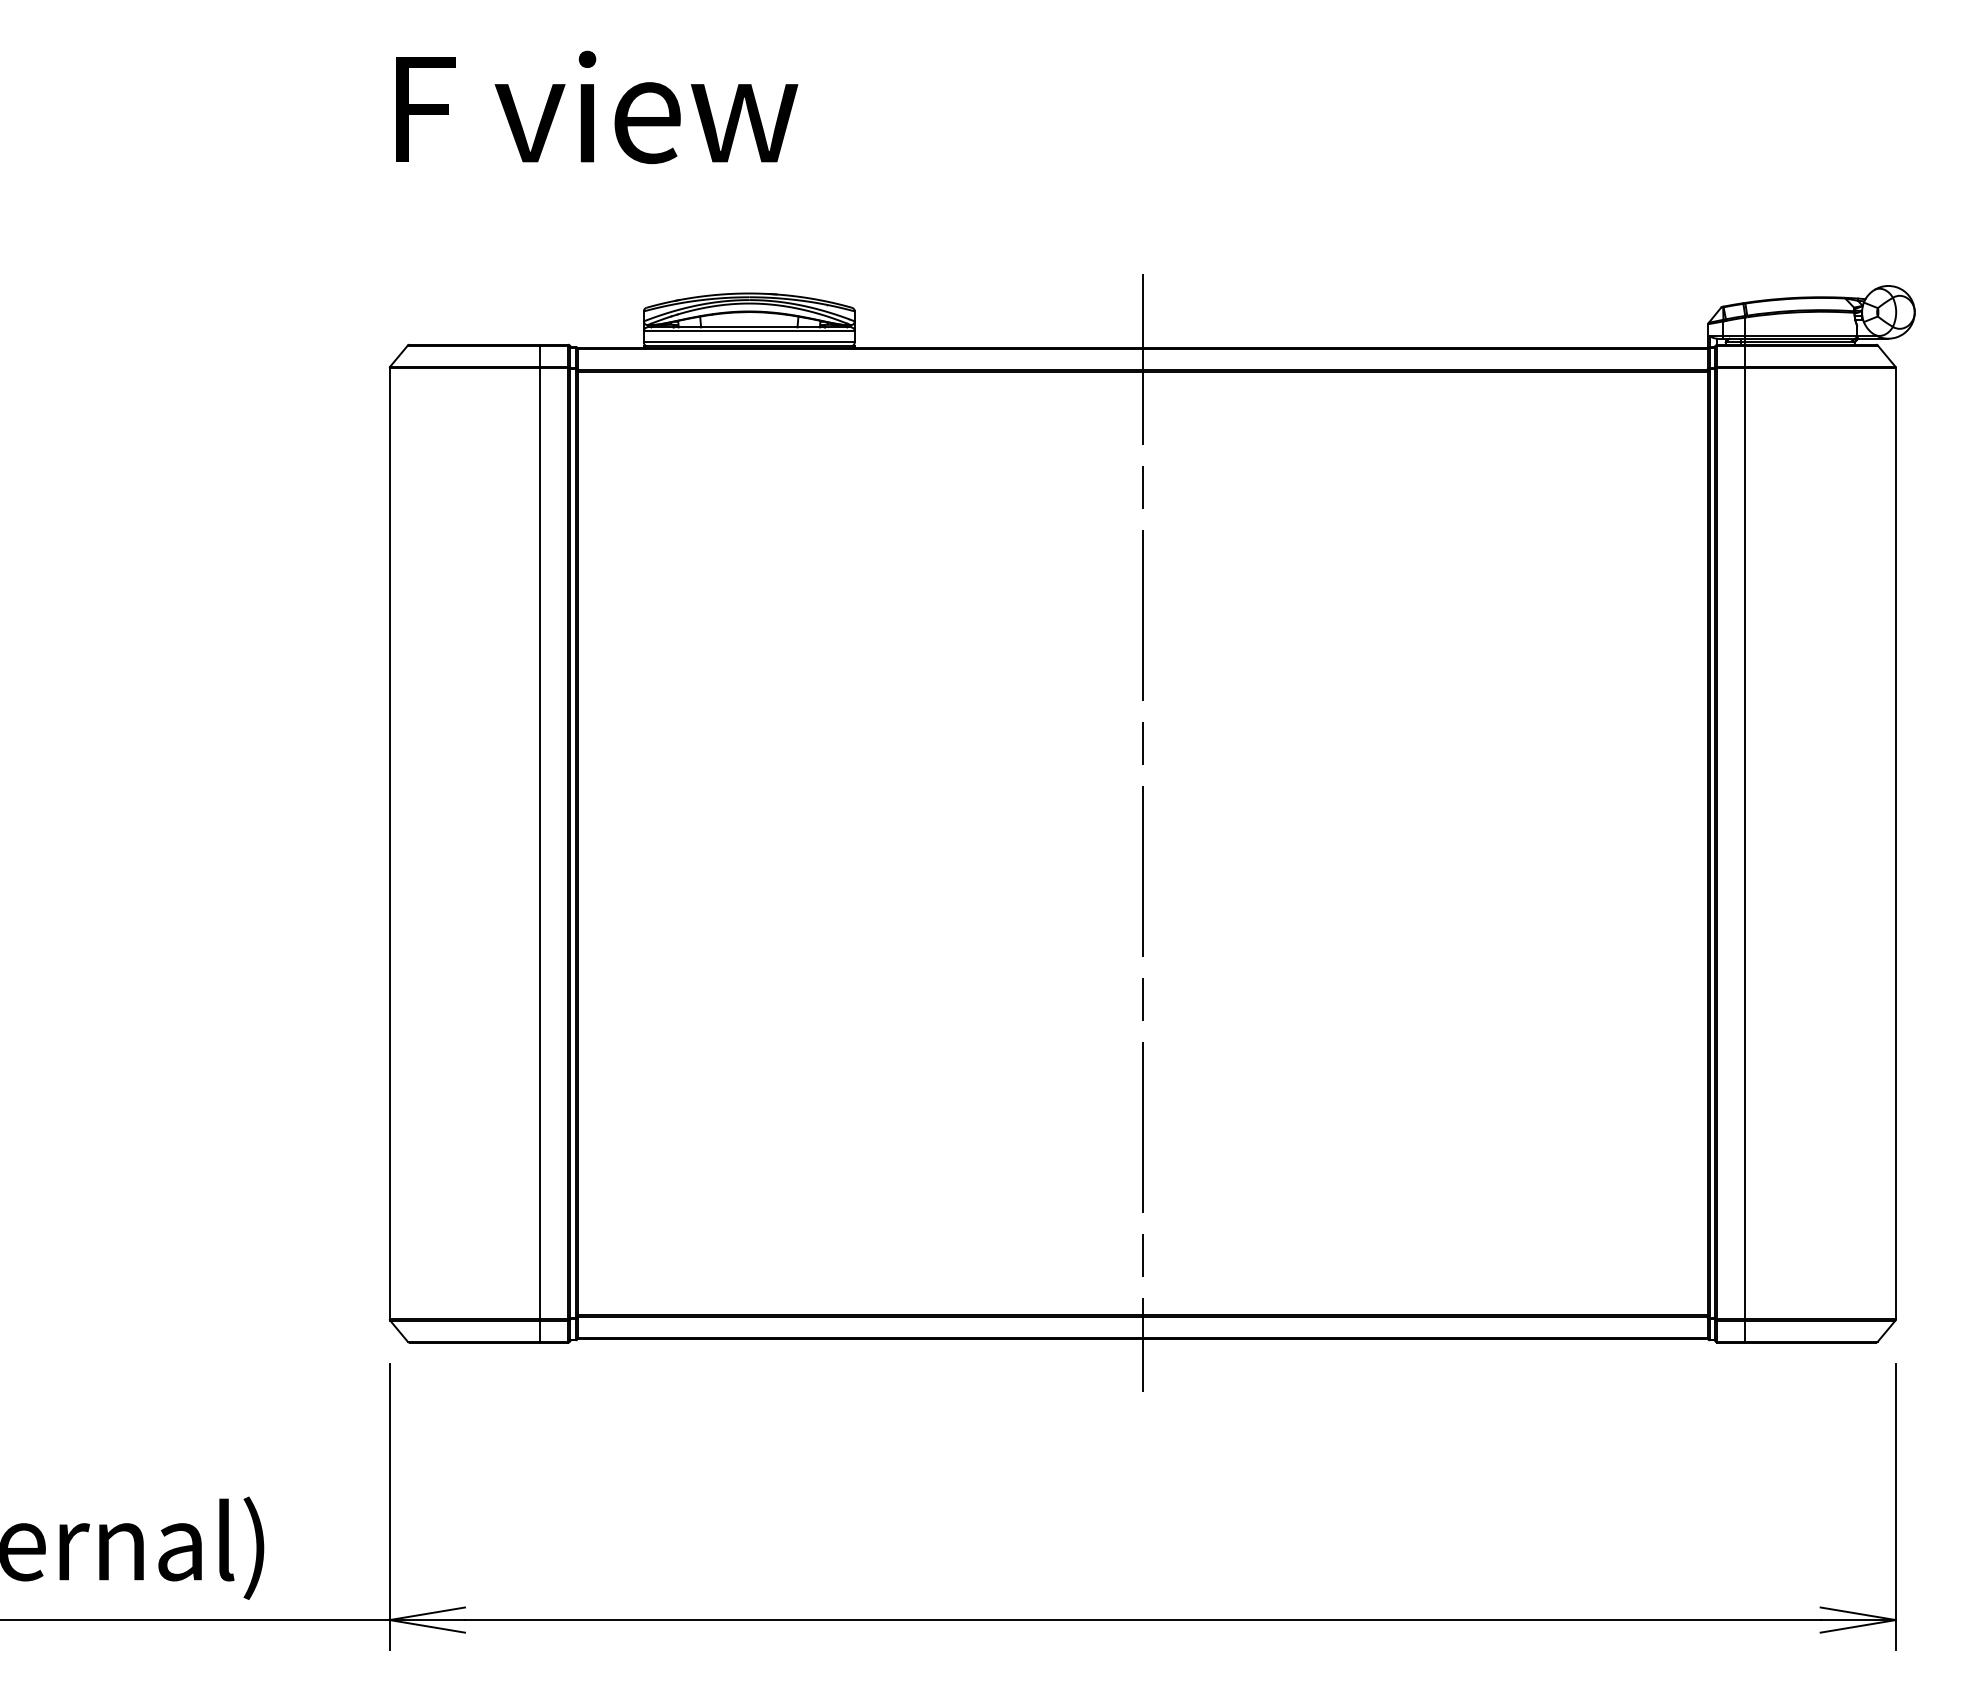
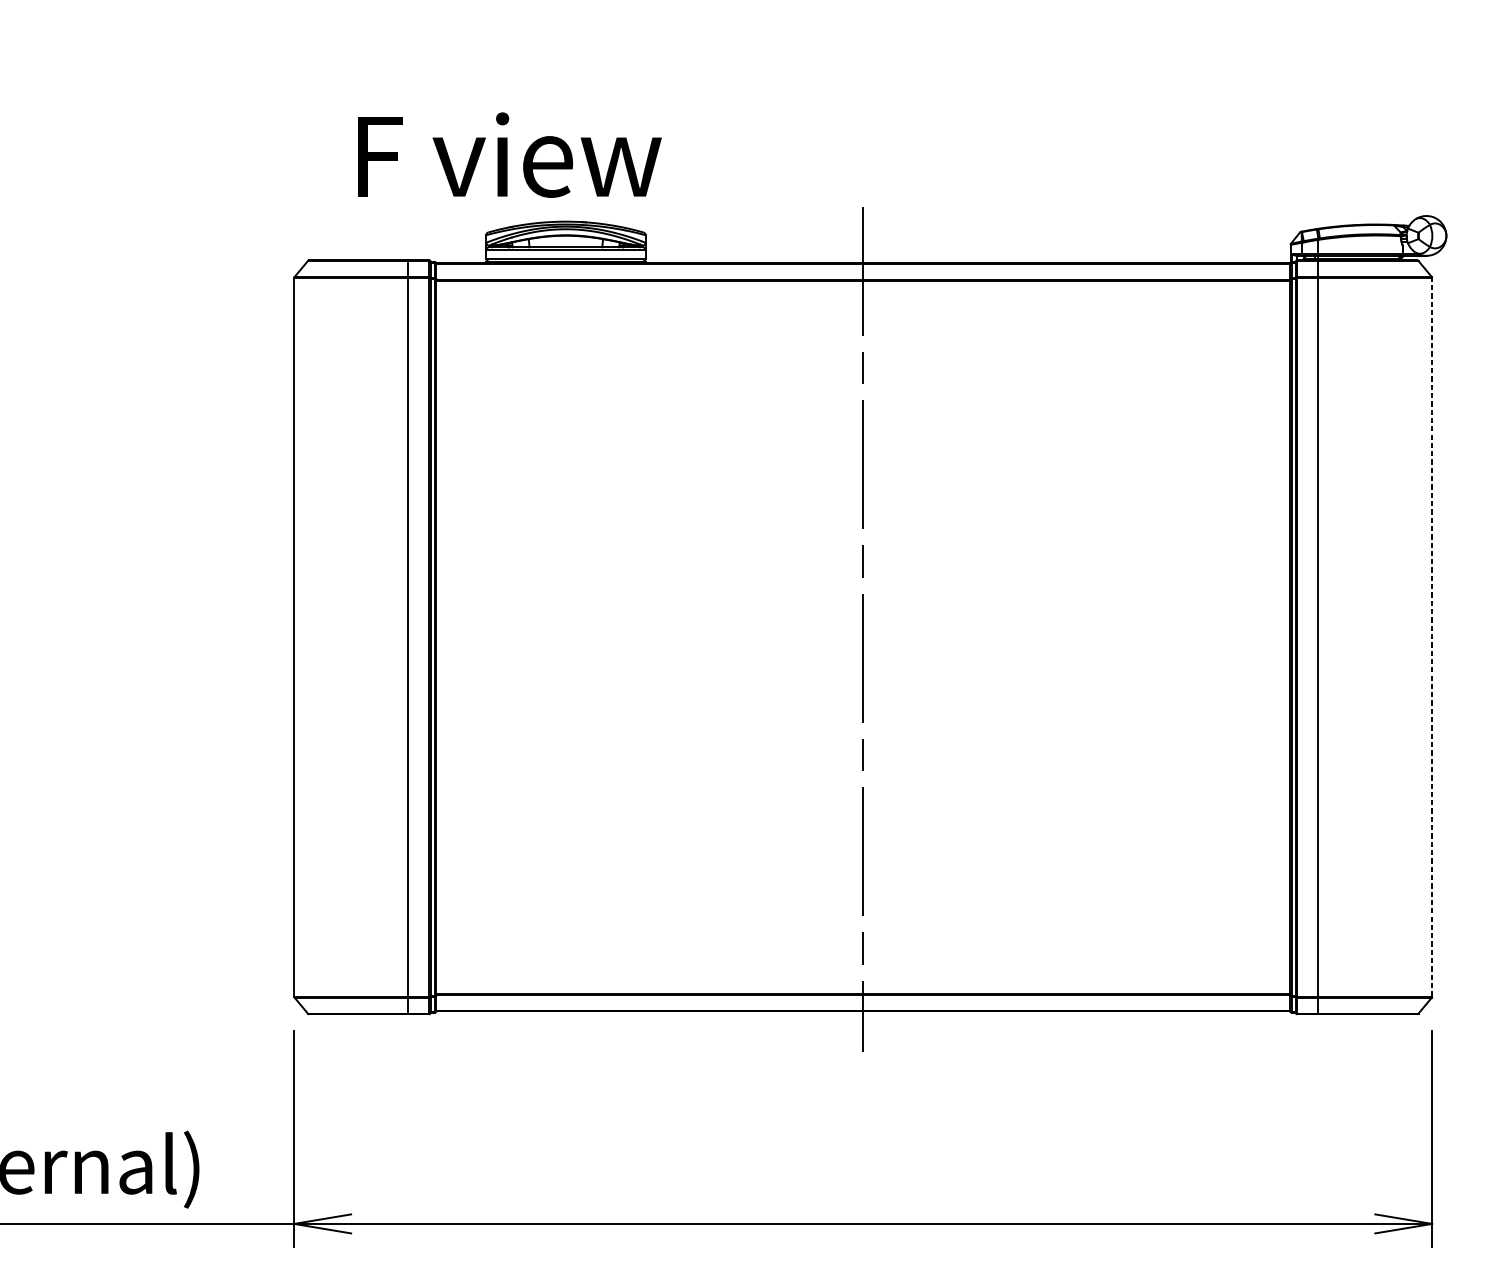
text: (597, 107) -> (510, 155), moved
line: (1895, 843) -> (1431, 637), solid -> dashed

